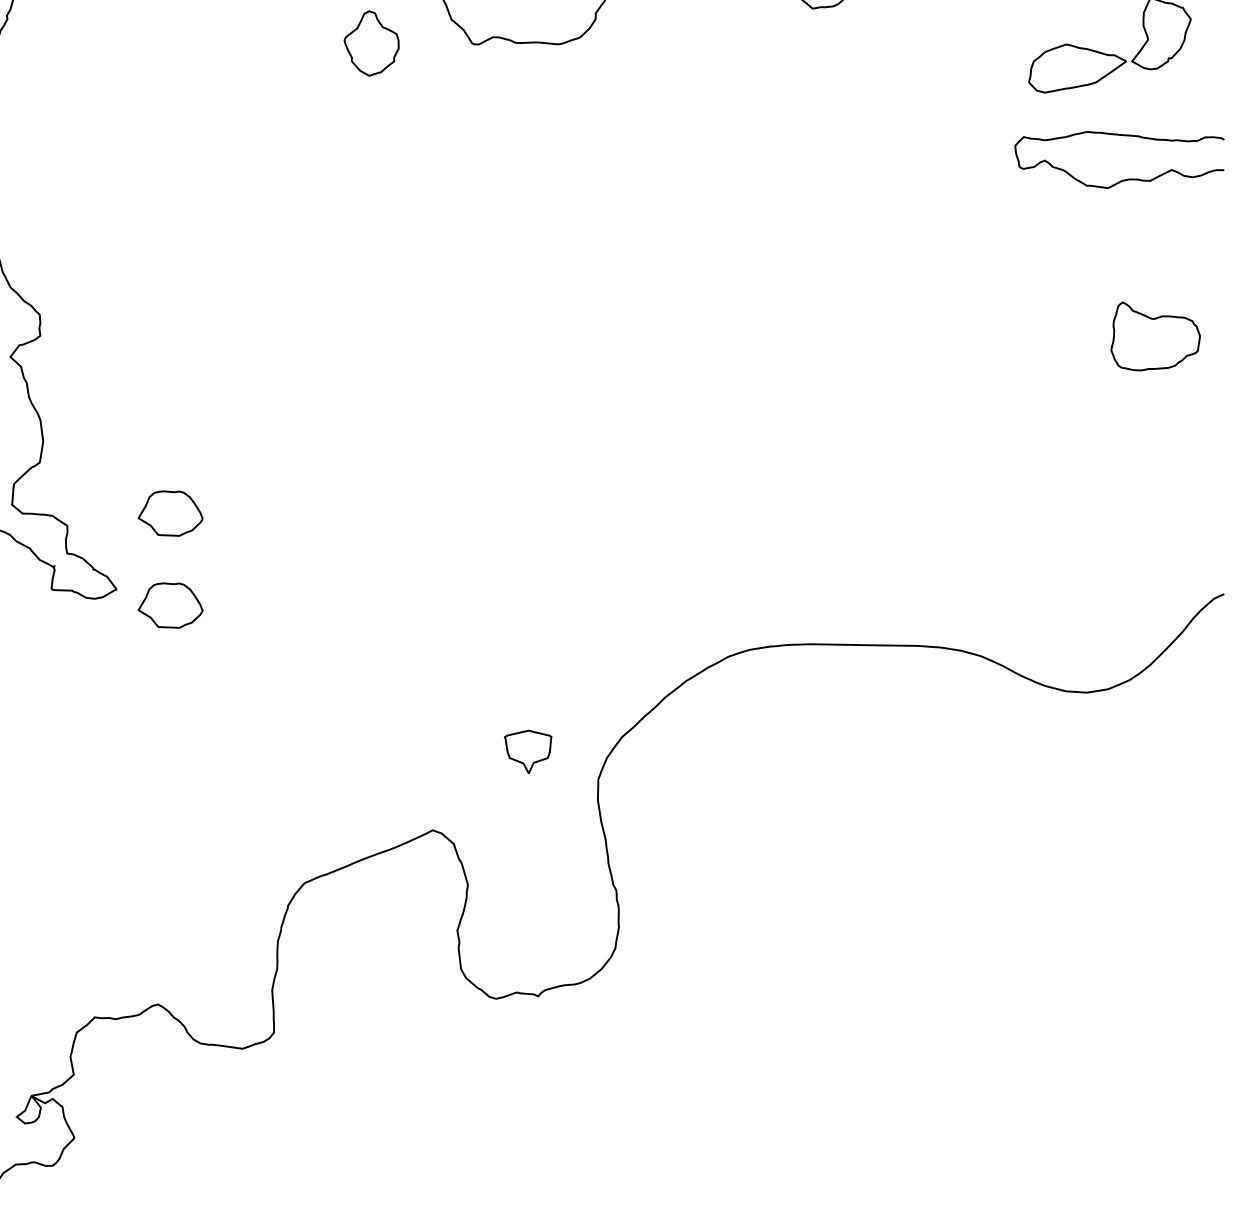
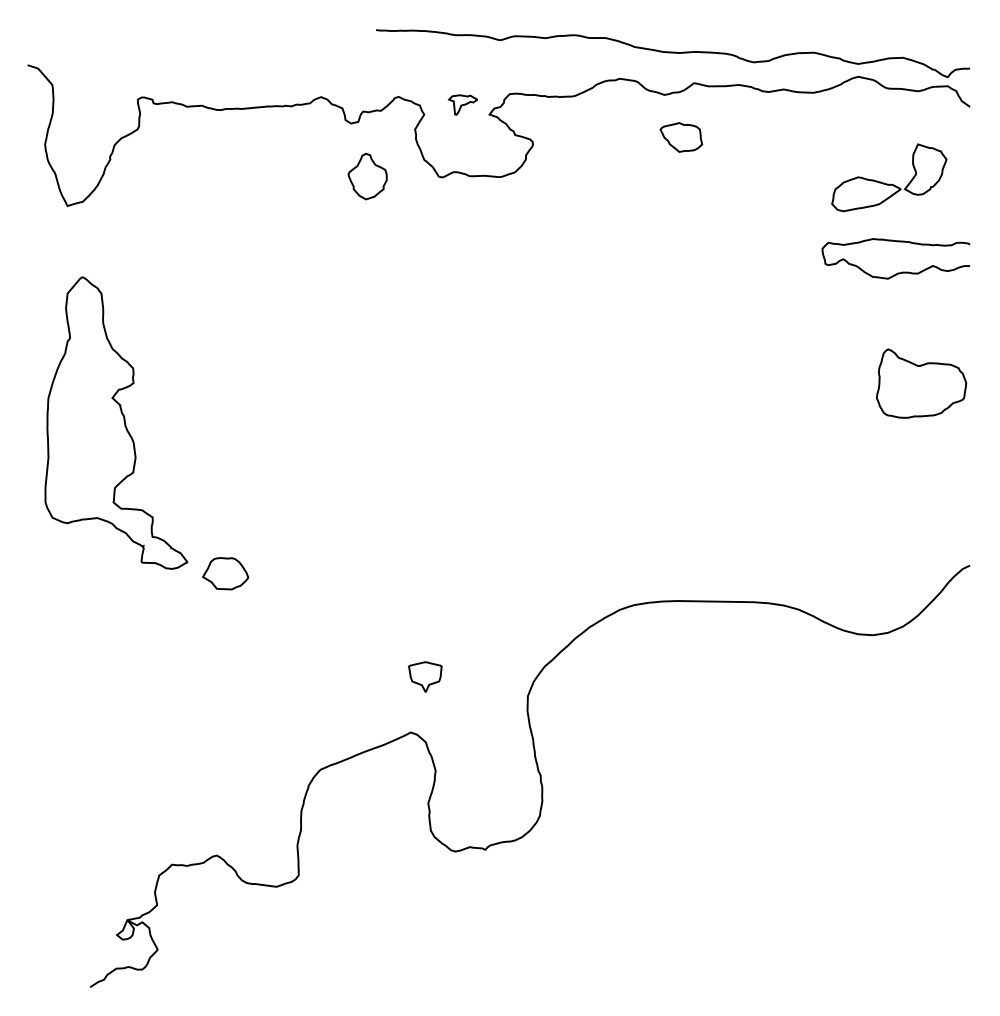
part: (1155, 336) -> (921, 383), size x1.43
part: (170, 513) -> (225, 508), removed
part: (527, 751) -> (424, 676), moved

